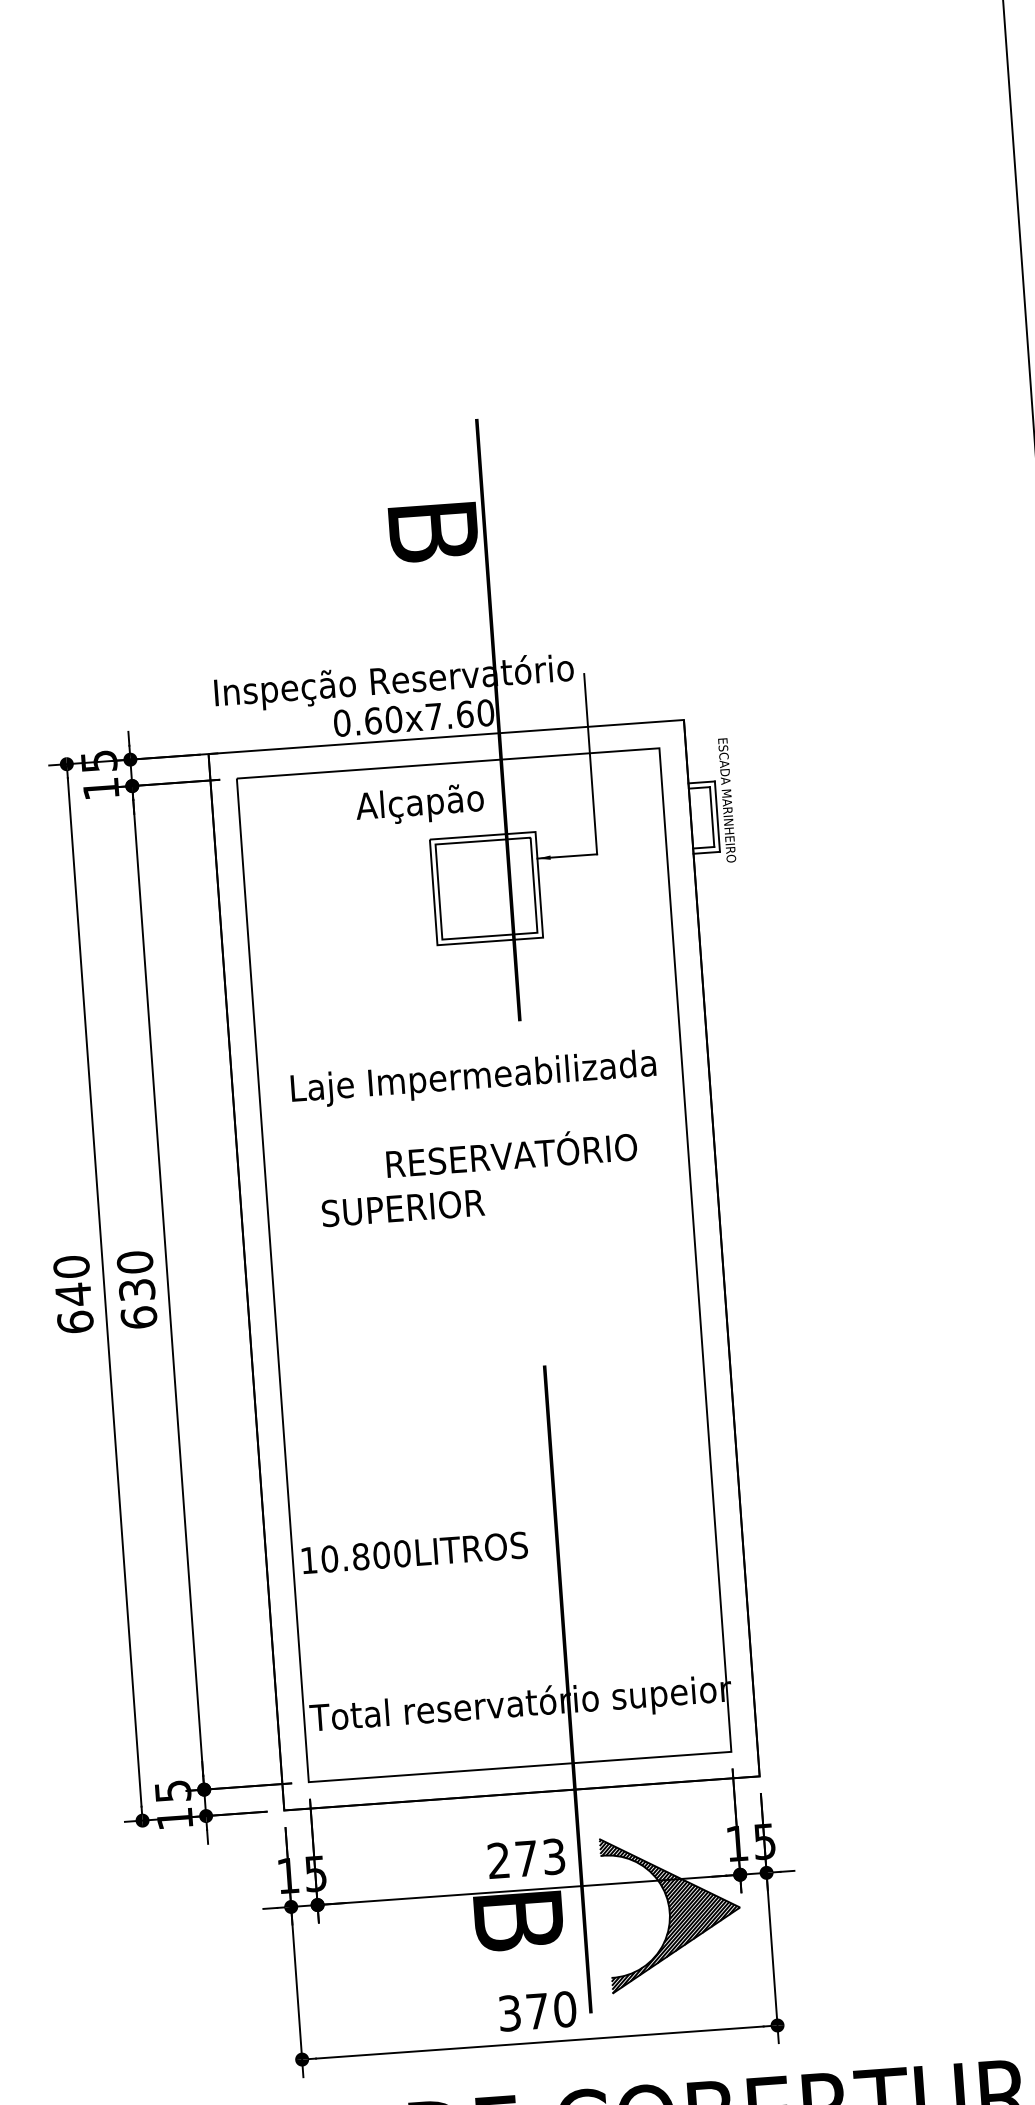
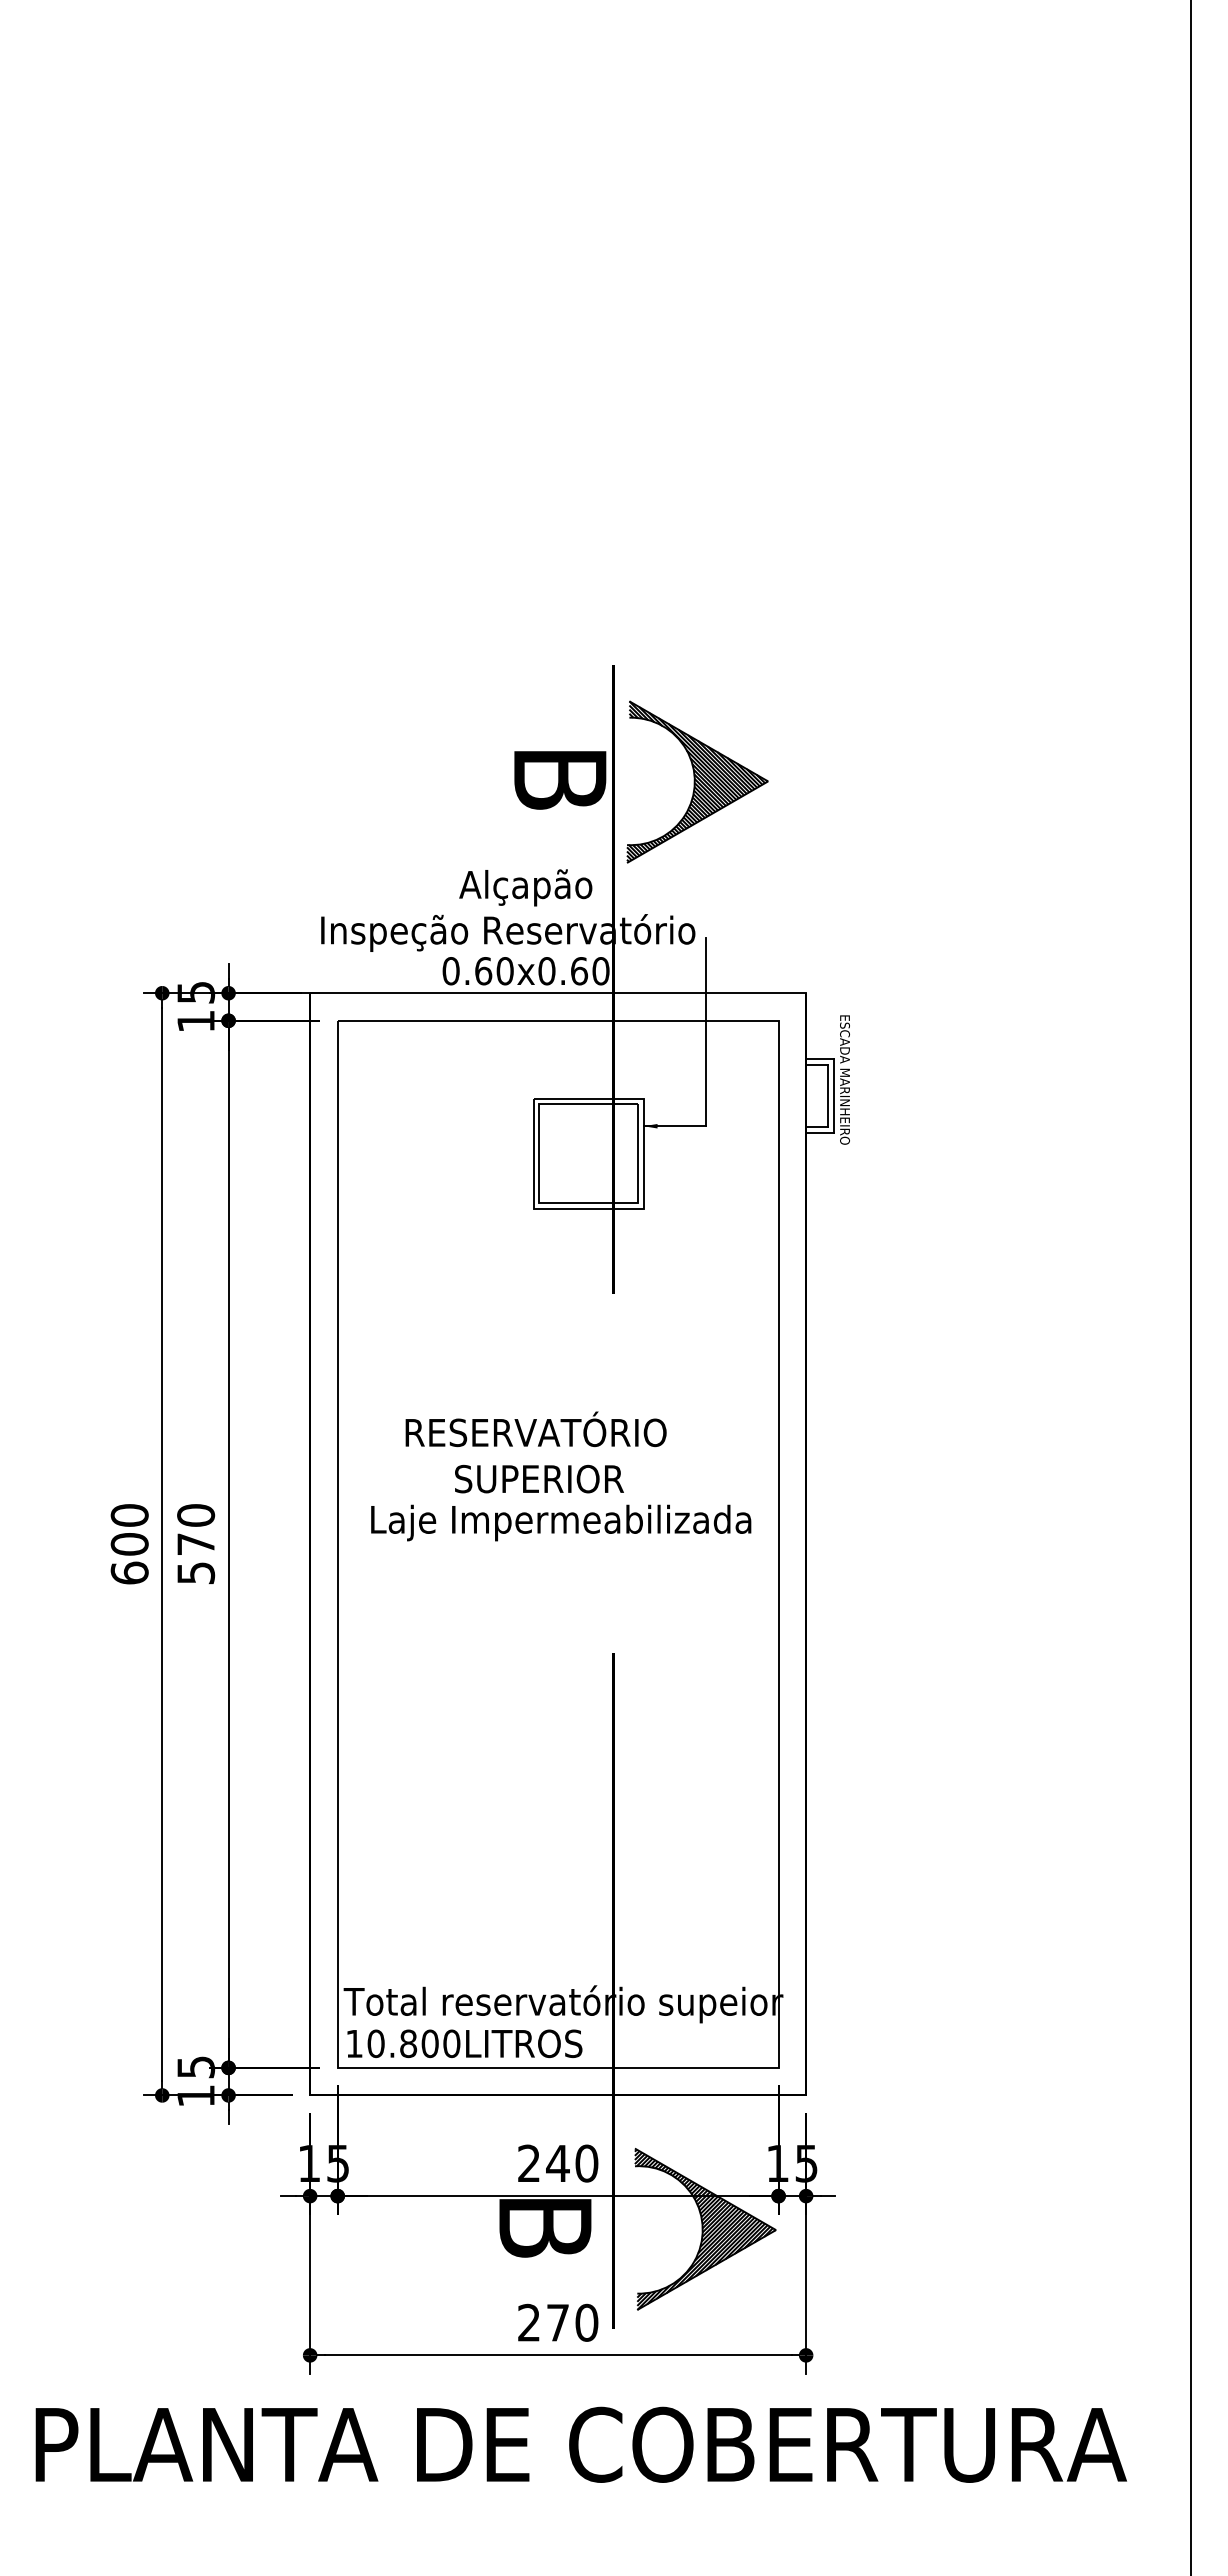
part: (565, 524) -> (697, 781), added
text: (433, 716) -> (546, 971), 0.60x7.60 -> 0.60x0.60
text: (419, 804) -> (525, 887), moved
text: (473, 1078) -> (561, 1522), moved
text: (511, 1152) -> (535, 1429), moved
text: (403, 1207) -> (539, 1478), moved
text: (73, 1294) -> (129, 1544), 640 -> 600
text: (138, 1303) -> (196, 1558), 630 -> 570
text: (414, 1552) -> (464, 2043), moved
text: (540, 1857) -> (572, 2163), 273 -> 240
text: (509, 2013) -> (528, 2322), 370 -> 270

